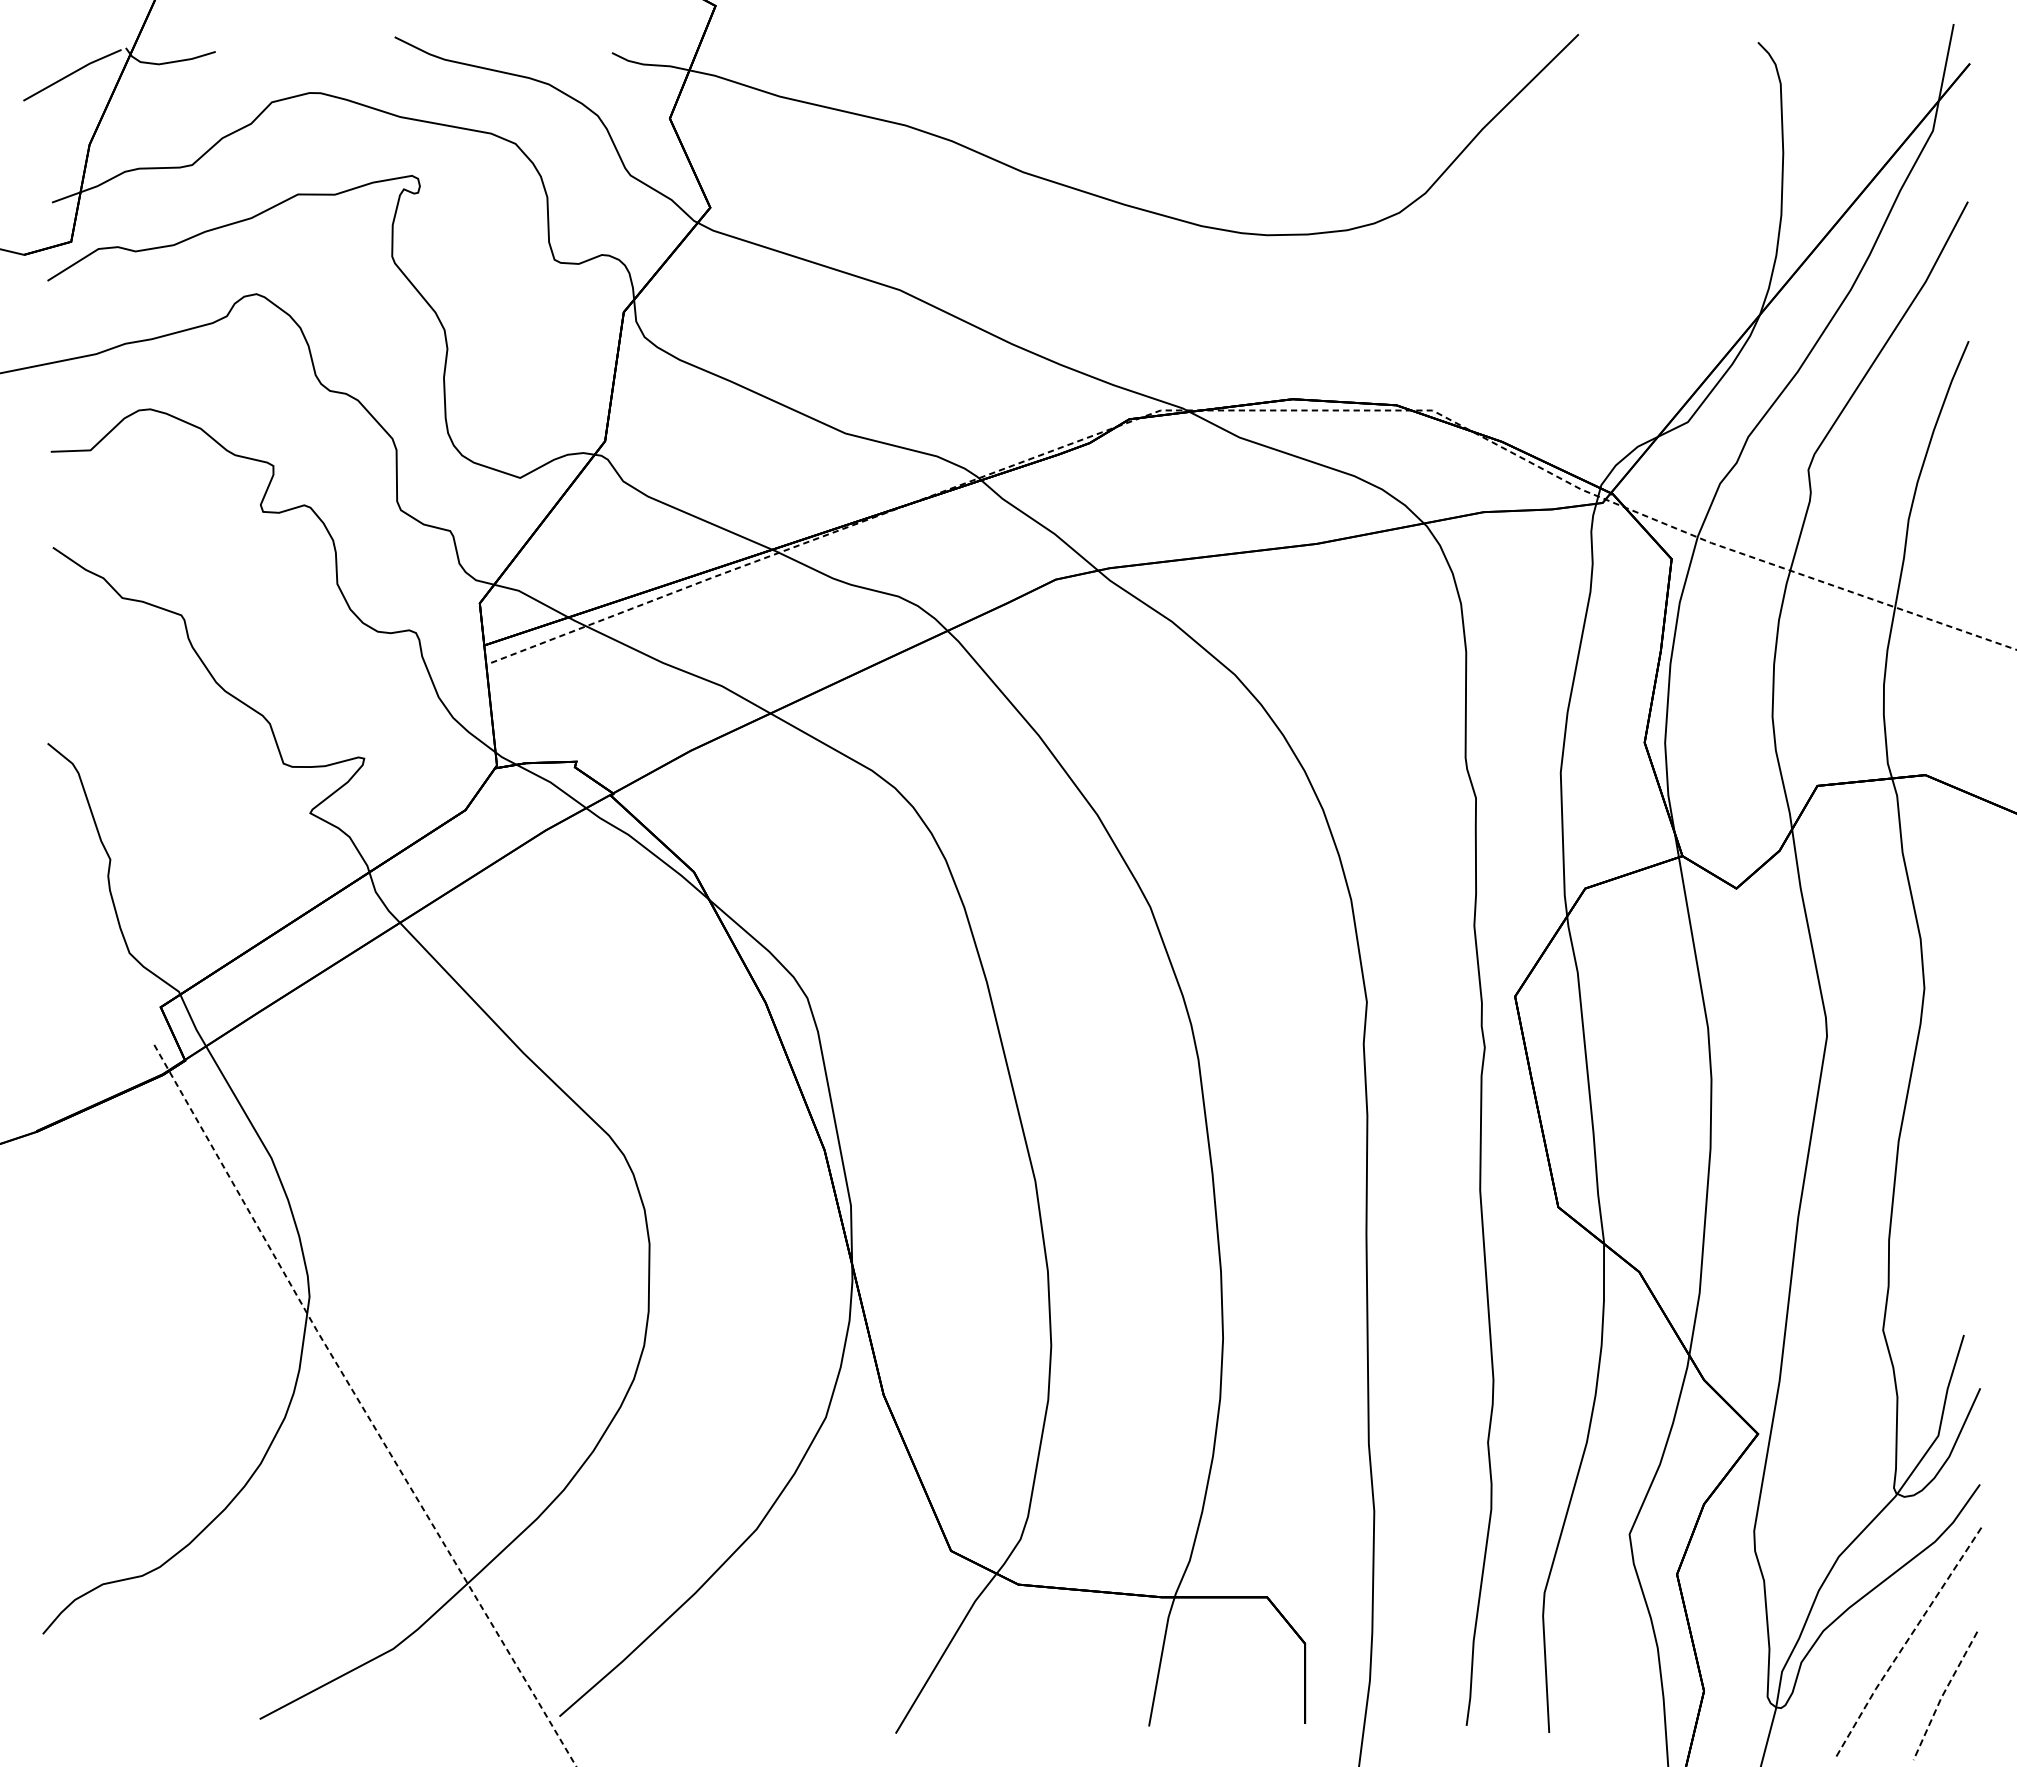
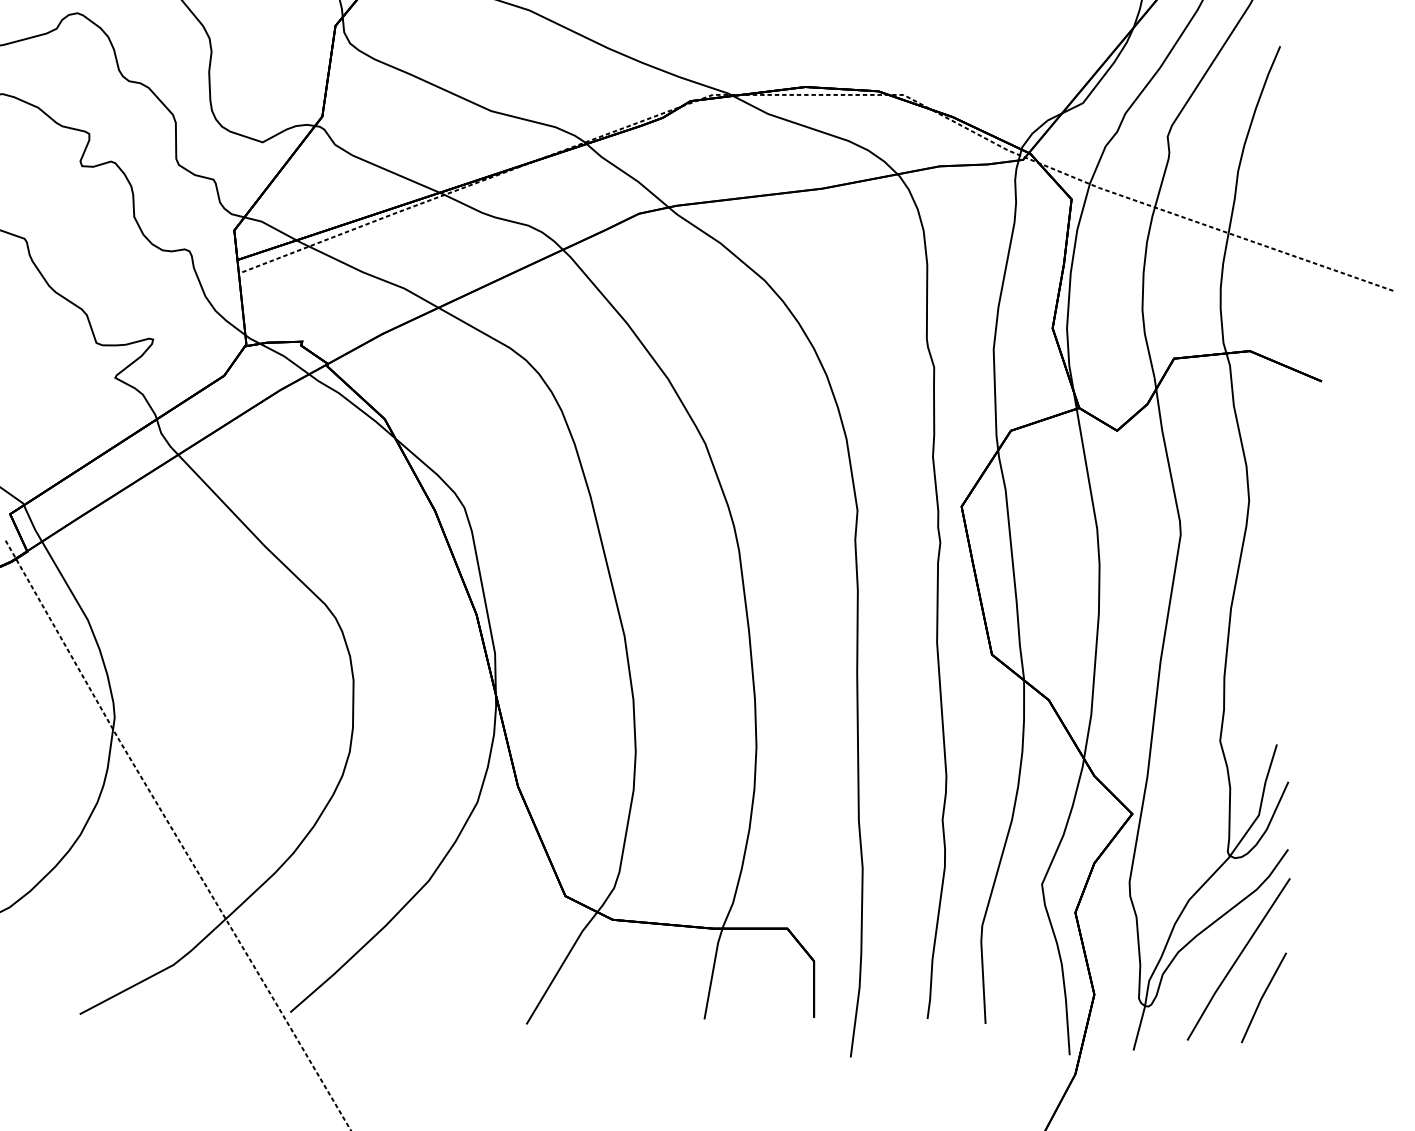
line: (1907, 1640) -> (1237, 959), dashed -> solid
line: (1942, 1695) -> (1261, 997), dashed -> solid

